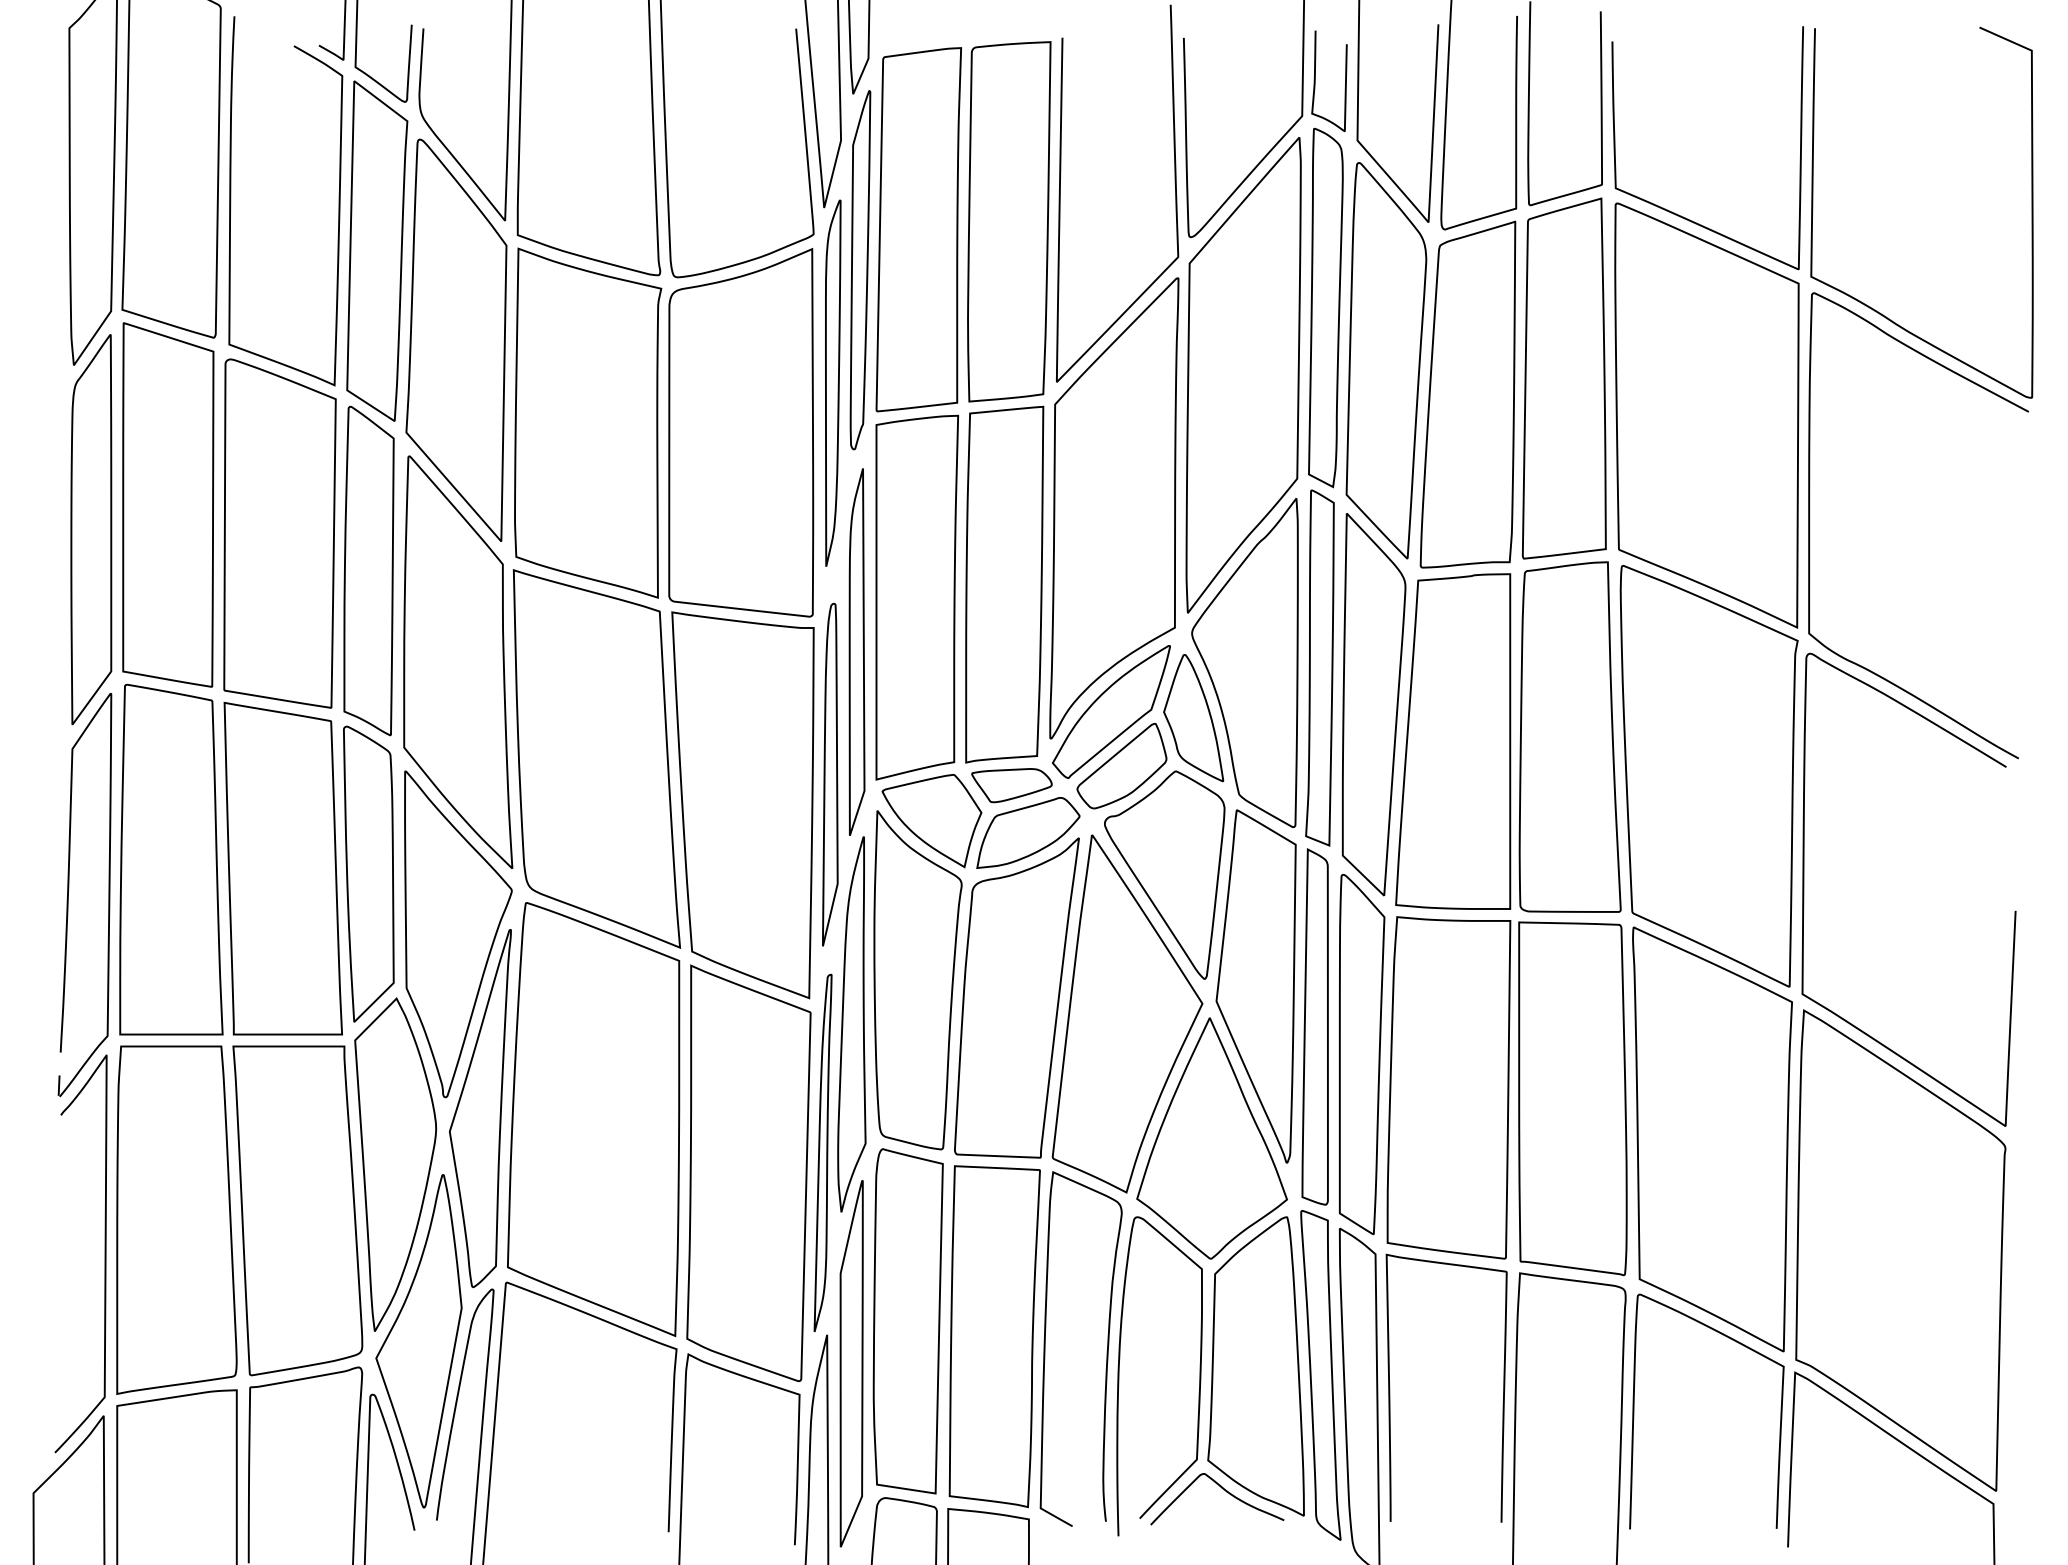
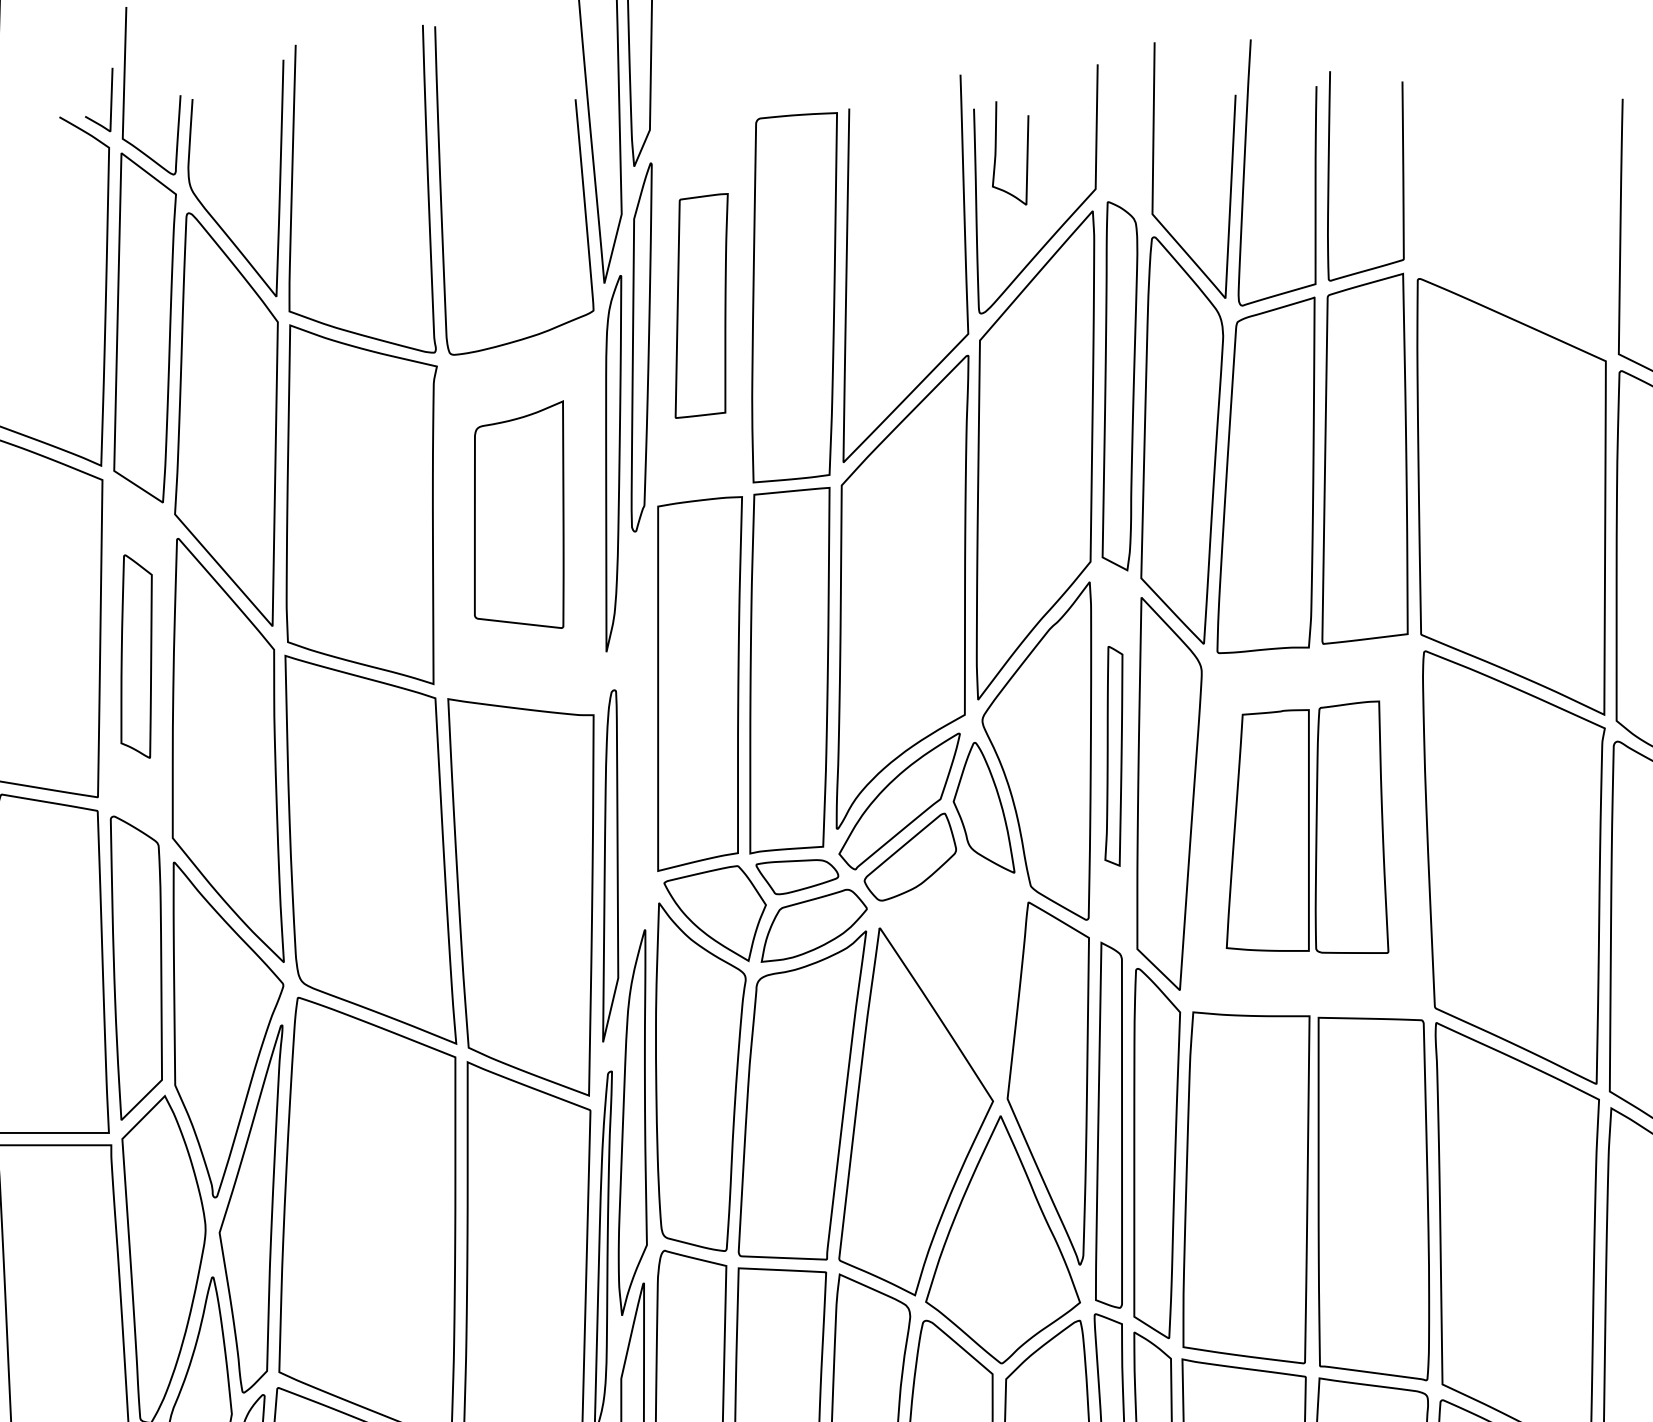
curve: (1315, 81) -> (996, 153), moved
curve: (1681, 215) -> (1485, 291), removed
part: (918, 229) -> (701, 305), size x0.6
part: (741, 432) -> (519, 514), size x0.6
part: (368, 570) -> (136, 656), size x0.6
part: (856, 651) -> (637, 739), removed
part: (1319, 667) -> (1113, 755), size x0.6
part: (1508, 736) -> (1307, 826), size x0.7
part: (1164, 874) -> (954, 968), removed

